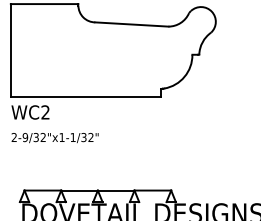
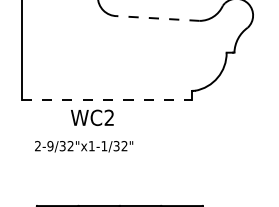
line: (131, 24) -> (157, 18), solid -> dashed
line: (86, 97) -> (107, 100), solid -> dashed
text: (30, 112) -> (92, 117), moved
text: (54, 138) -> (83, 147), moved

